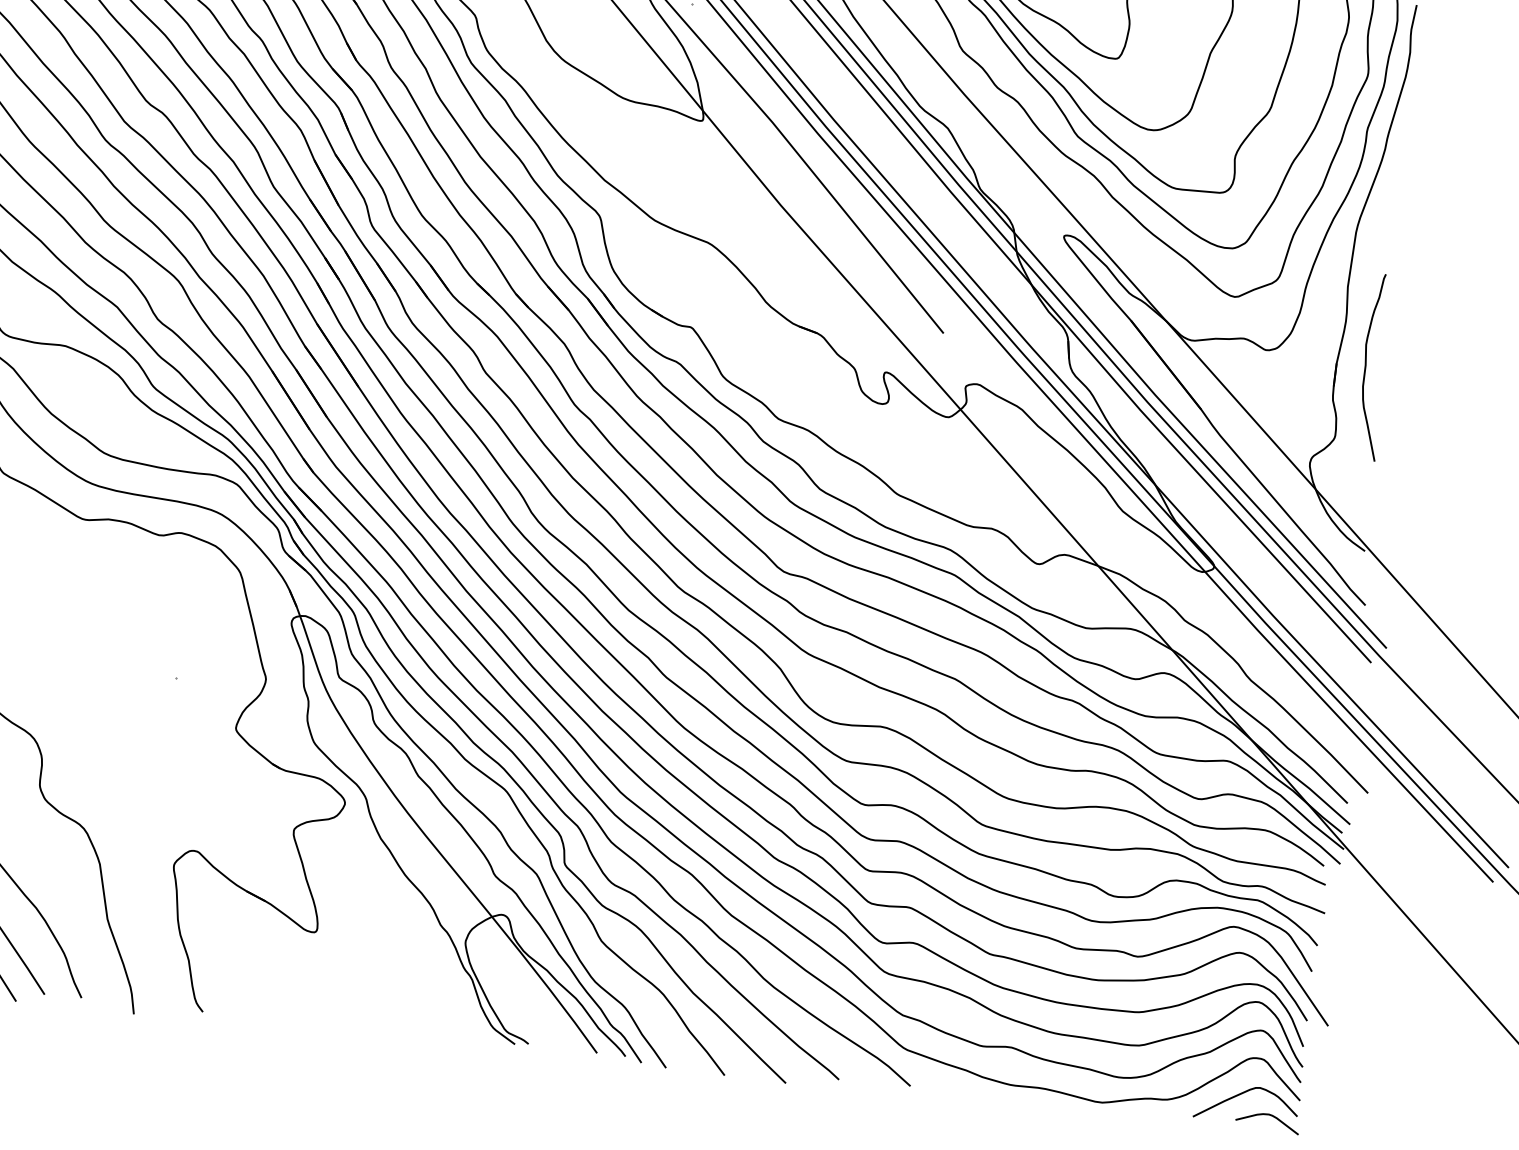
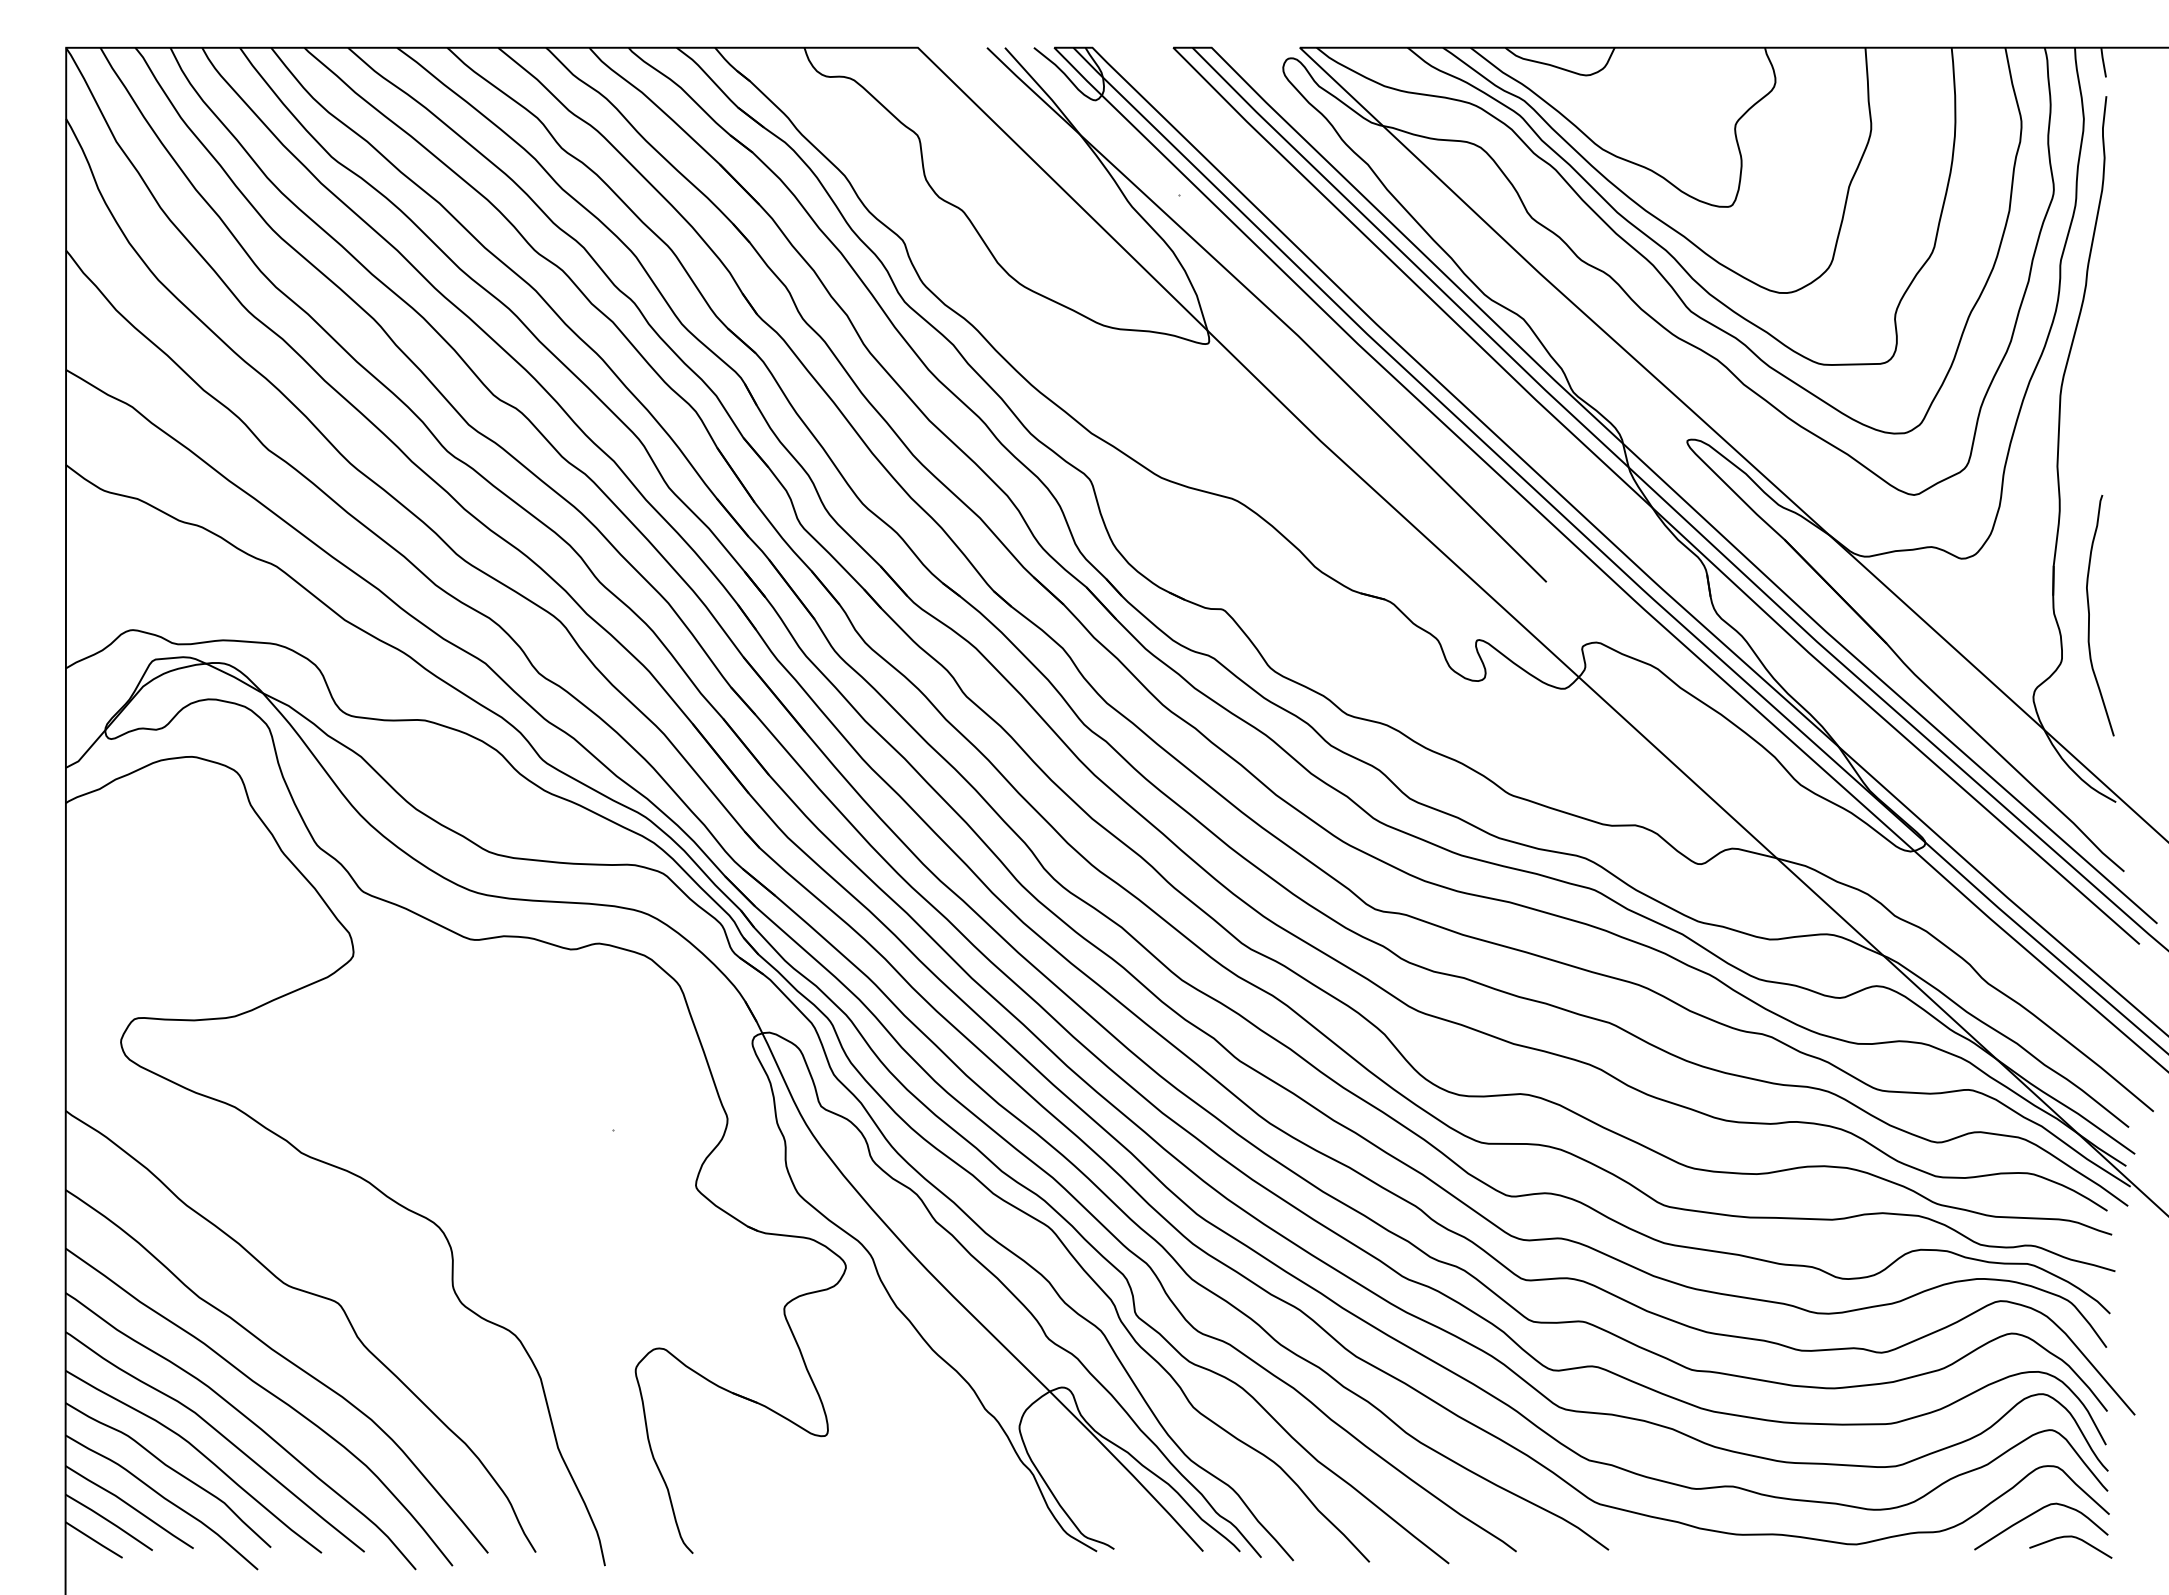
curve: (1365, 366) -> (2089, 615), moved

